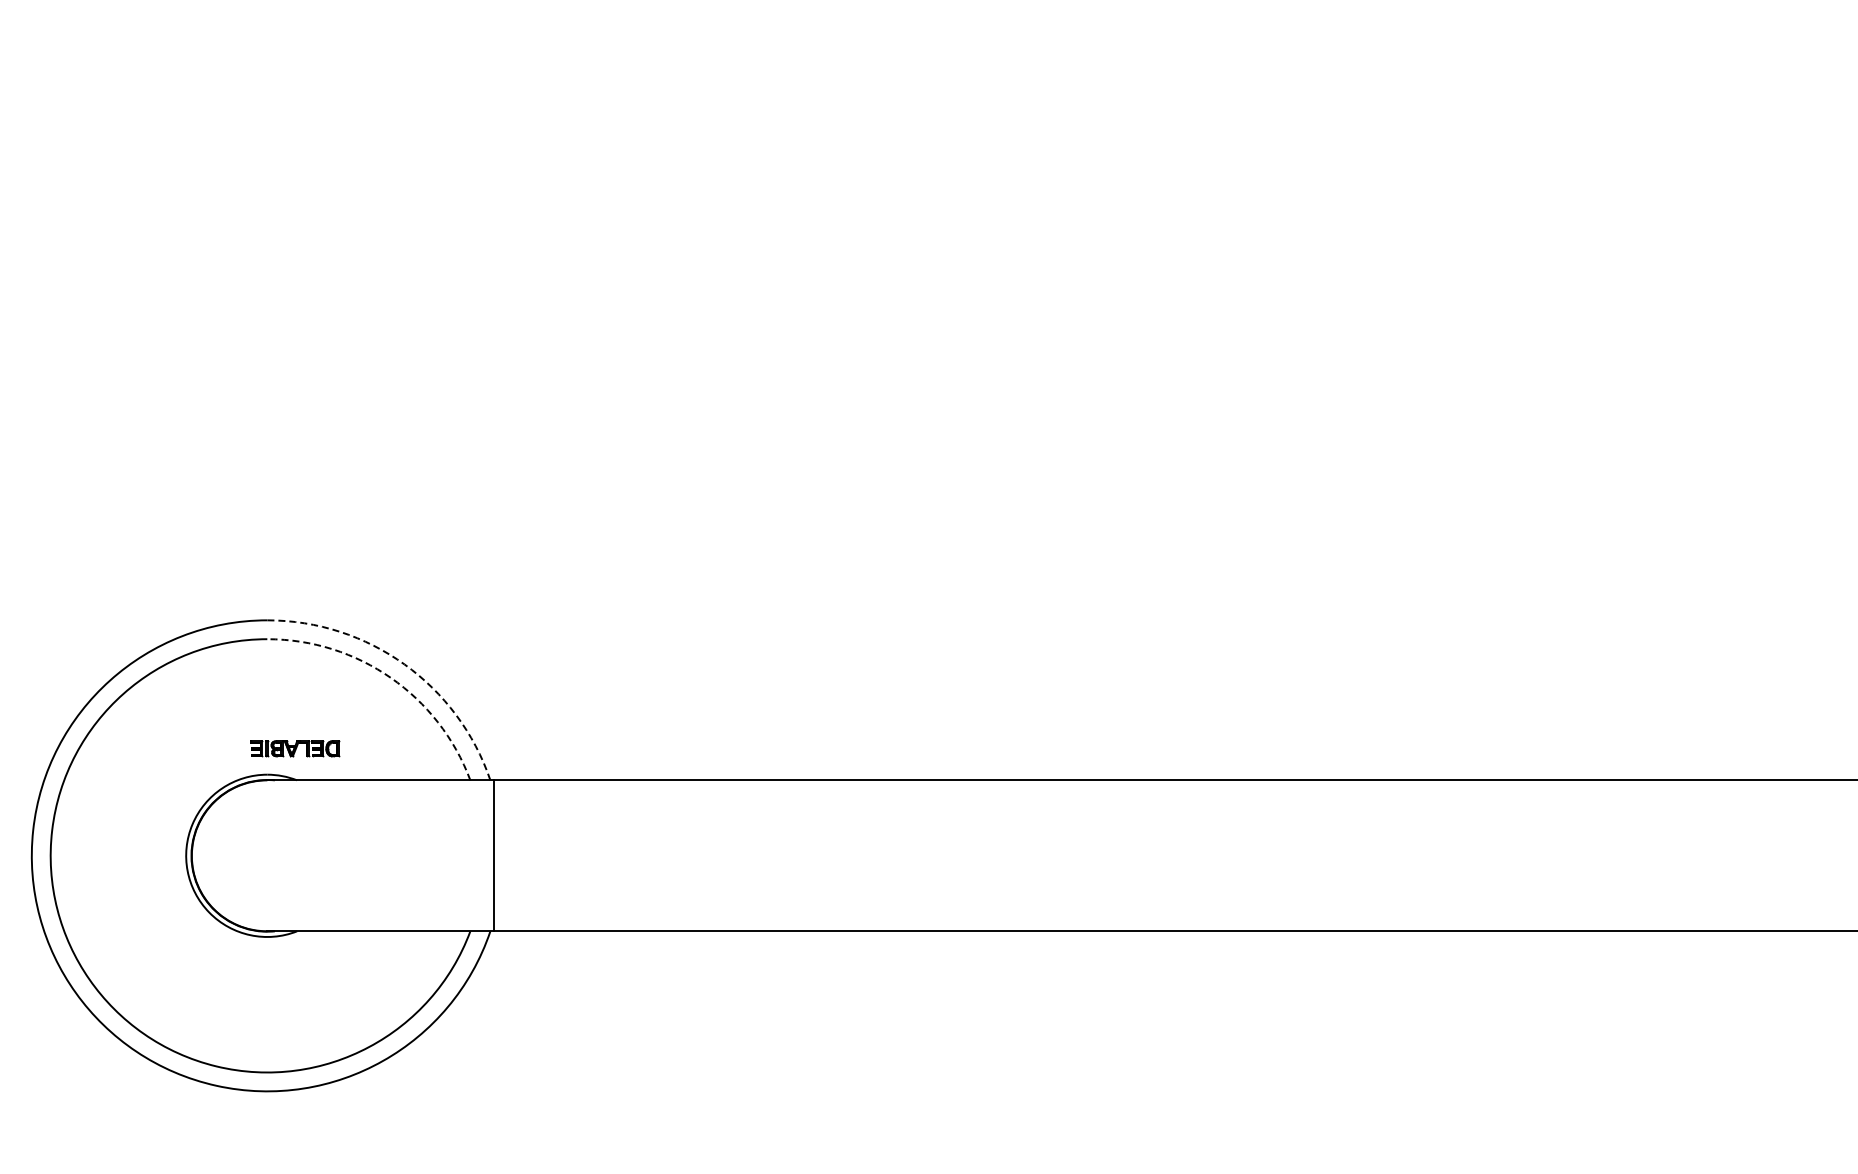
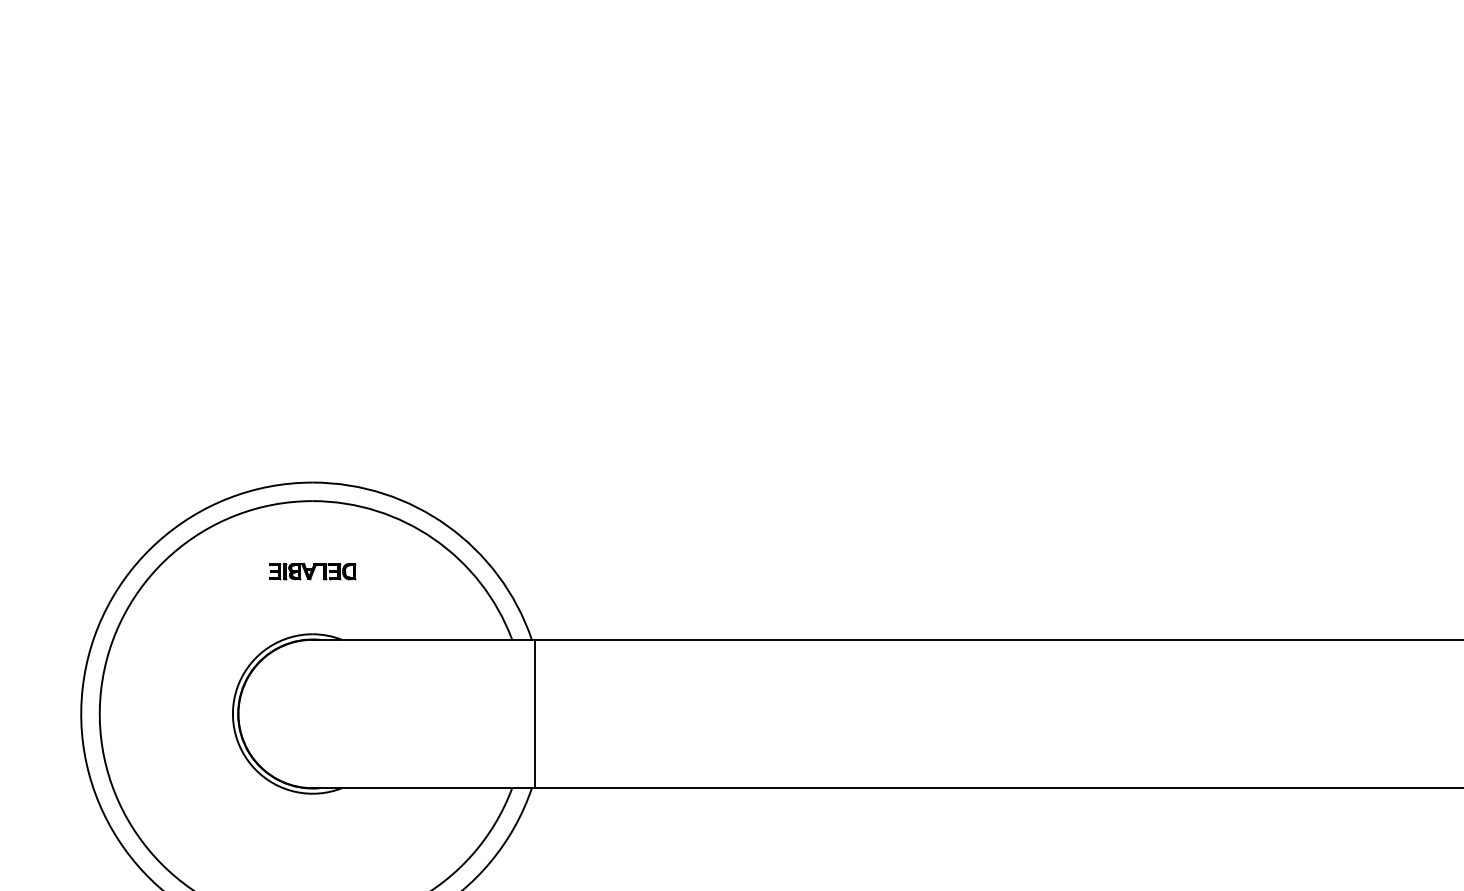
arc: (404, 664) -> (447, 525), dashed -> solid
arc: (390, 677) -> (433, 538), dashed -> solid
part: (295, 748) -> (312, 571), moved

